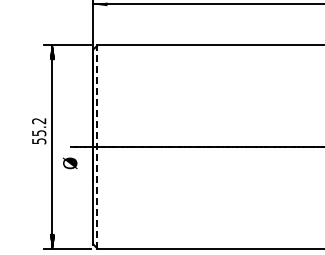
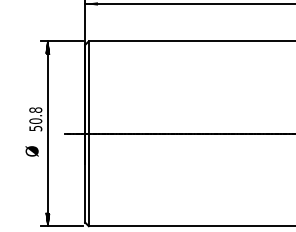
text: (39, 127) -> (36, 116), 55.2 -> 50.8
line: (97, 147) -> (88, 134), dashed -> solid
text: (69, 163) -> (31, 151), moved

